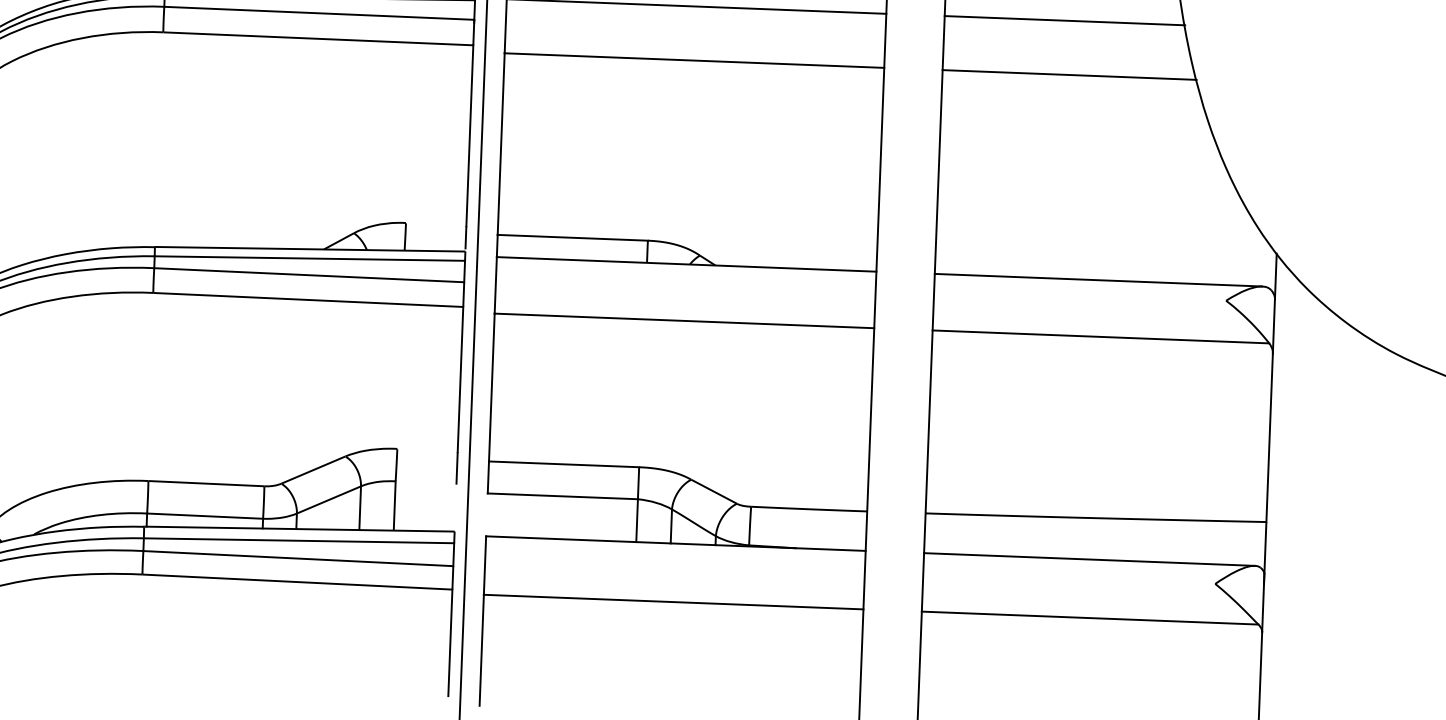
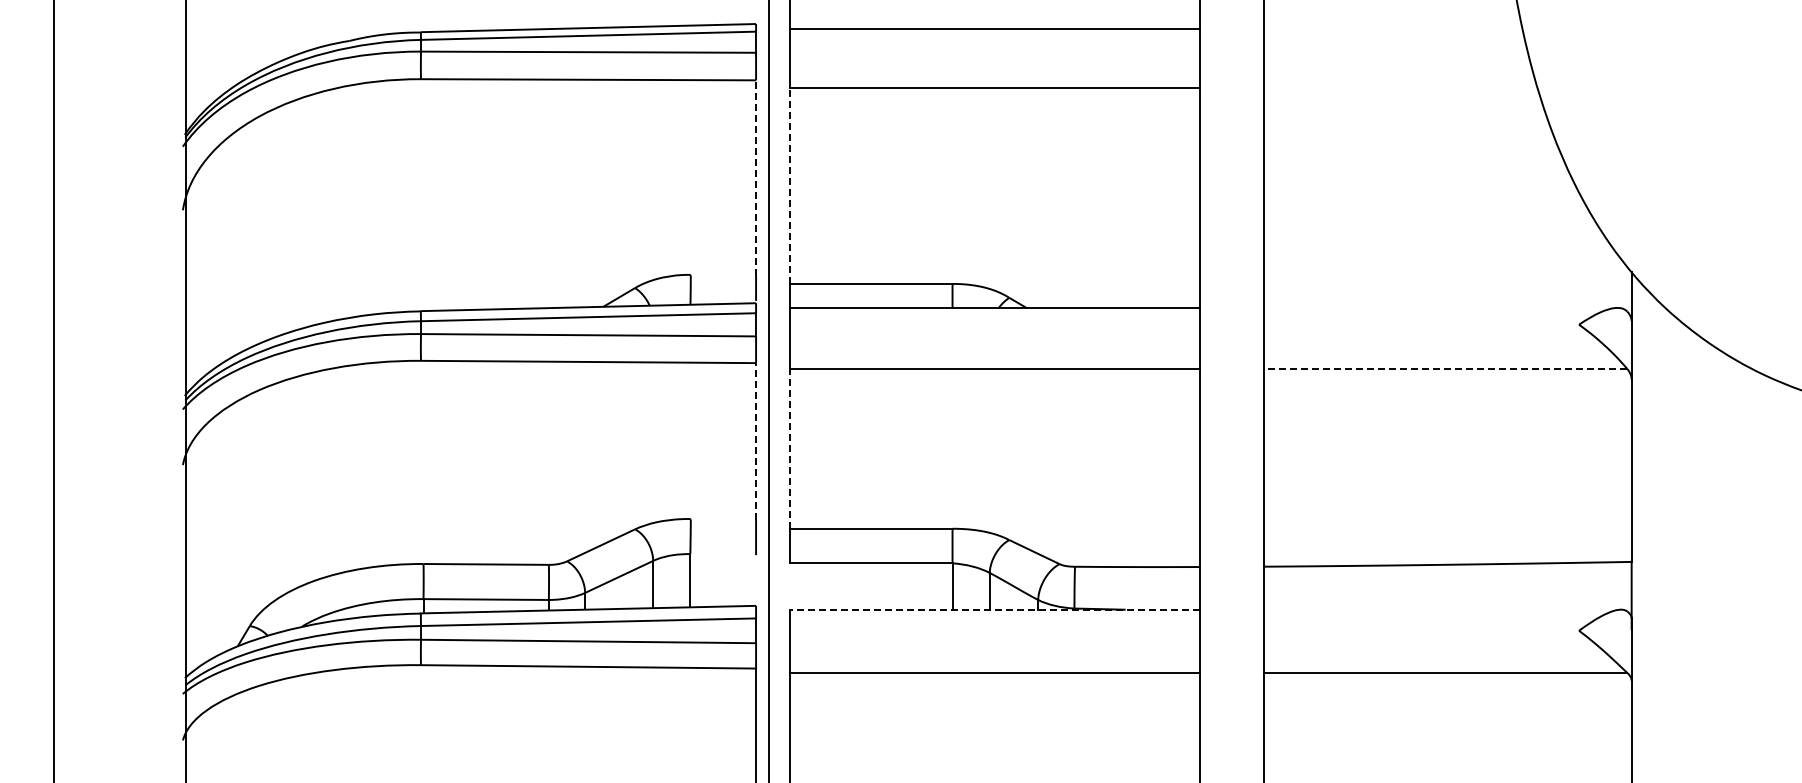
line: (1064, 20) -> (1393, 29), removed
line: (1069, 74) -> (1400, 87), removed
line: (470, 136) -> (756, 178), solid -> dashed
line: (501, 143) -> (790, 185), solid -> dashed
line: (1098, 279) -> (1440, 307), removed
line: (1100, 337) -> (1445, 369), solid -> dashed
line: (460, 379) -> (756, 441), solid -> dashed
line: (492, 387) -> (790, 448), solid -> dashed
line: (675, 543) -> (994, 609), solid -> dashed
line: (1088, 559) -> (1441, 609), removed

